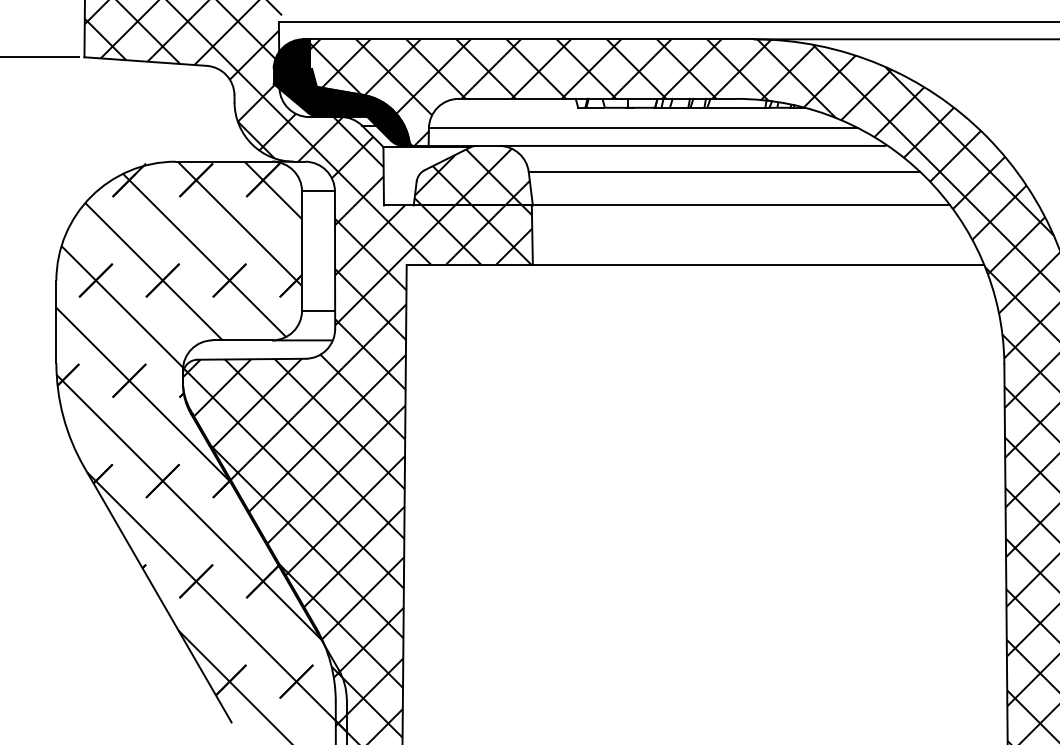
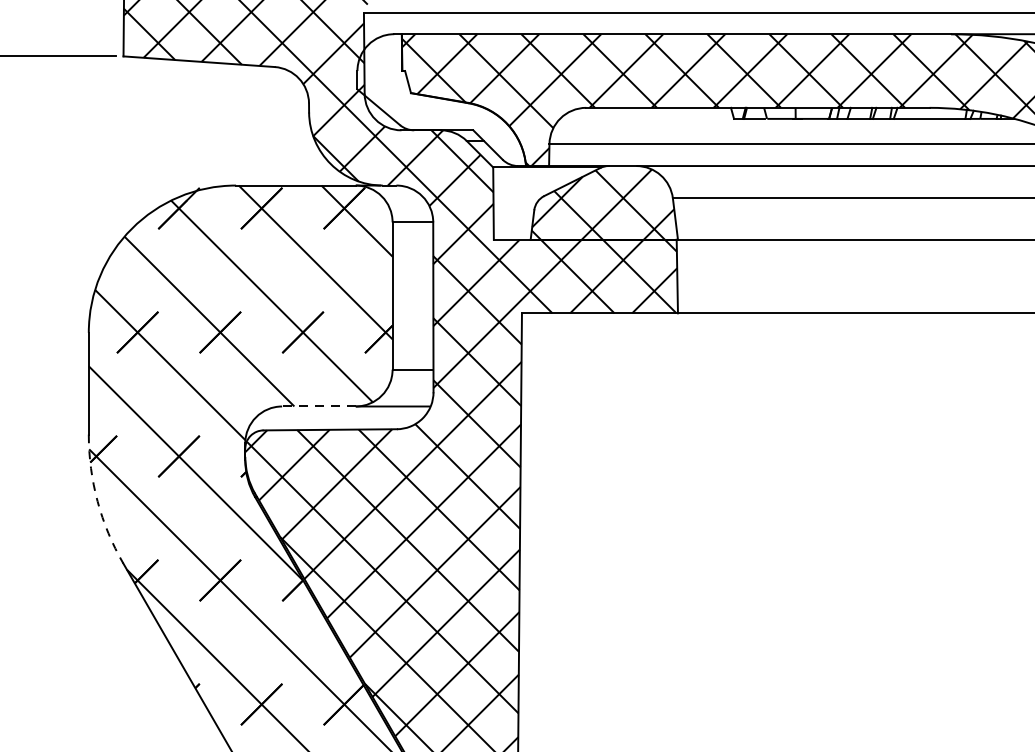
fill: (341, 92) -> (441, 99), removed
line: (242, 340) -> (318, 406), solid -> dashed
arc: (63, 417) -> (97, 501), solid -> dashed

